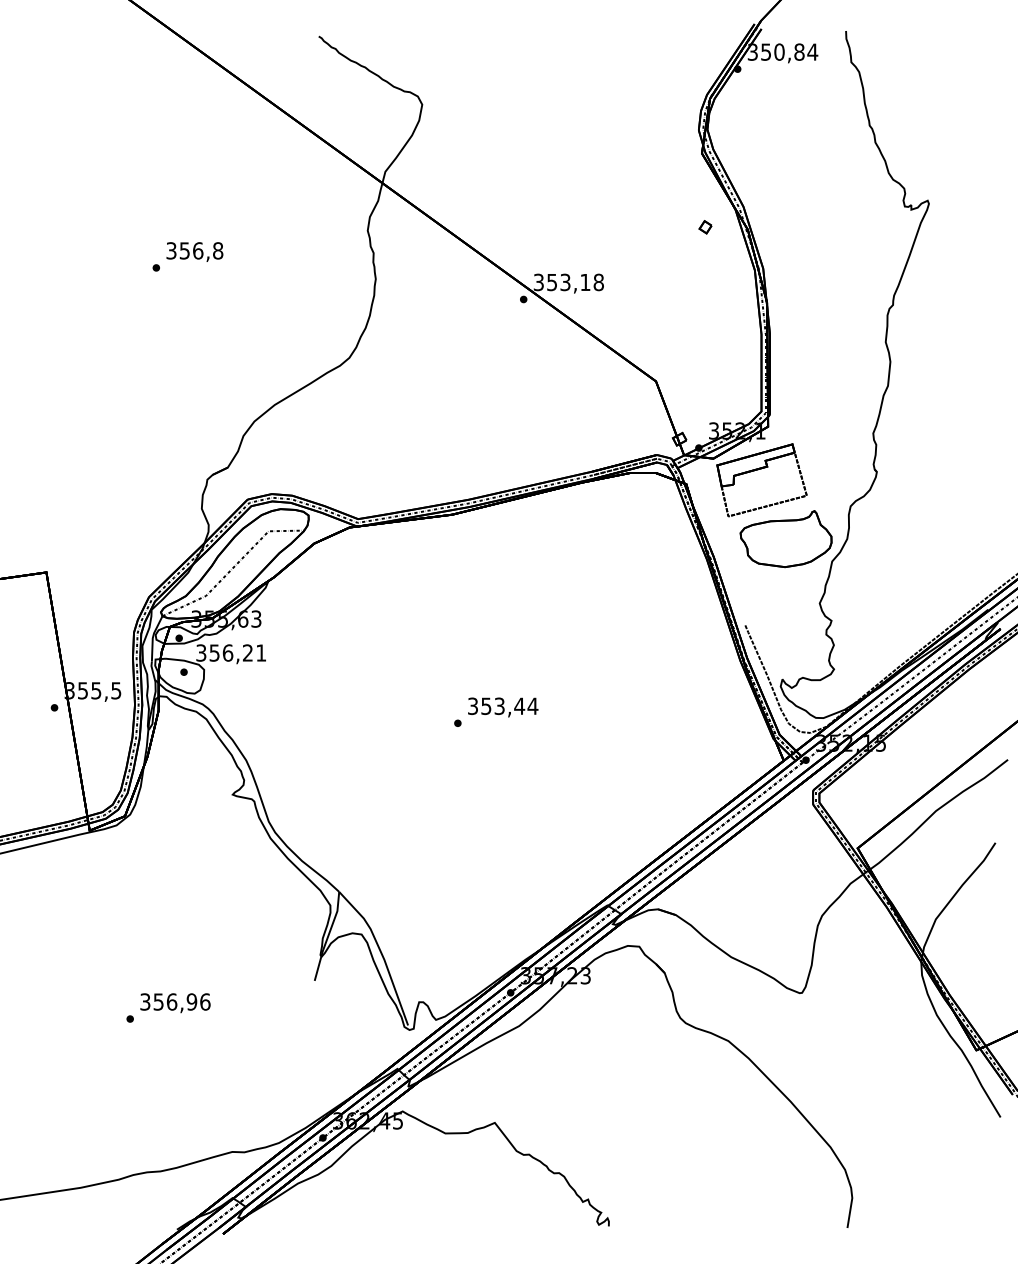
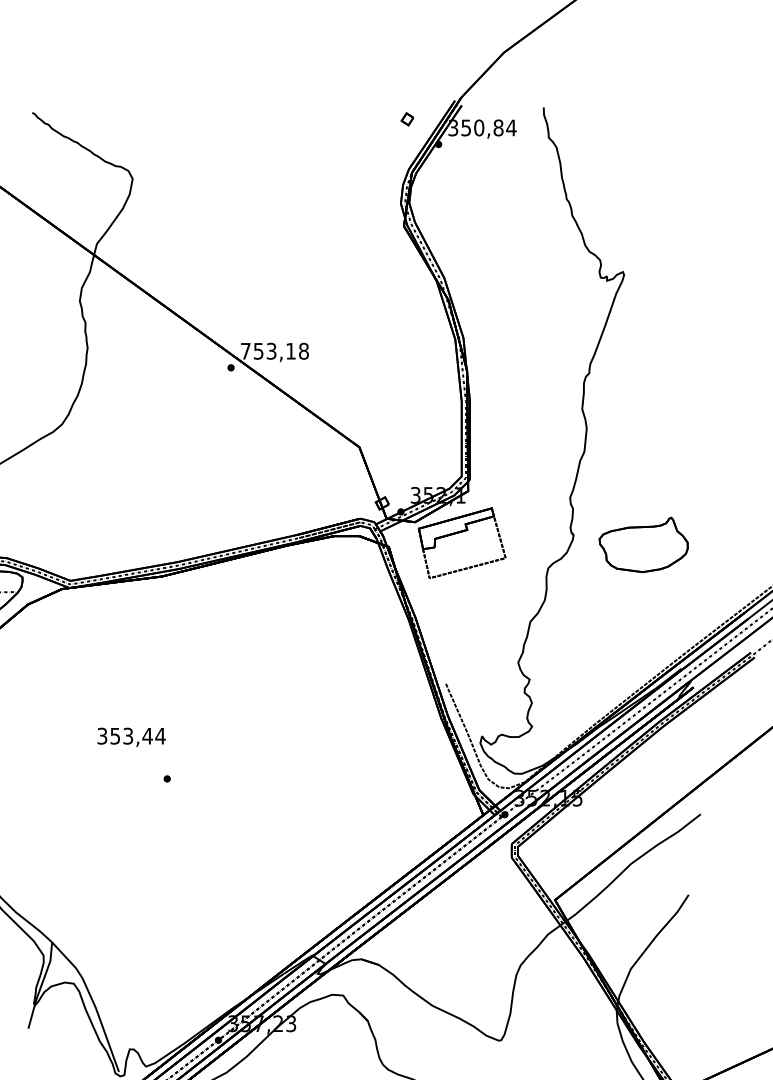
part: (705, 227) -> (407, 119), moved
text: (538, 282) -> (245, 351), 353,18 -> 753,18
part: (785, 539) -> (643, 545), moved
text: (503, 707) -> (131, 737), moved

